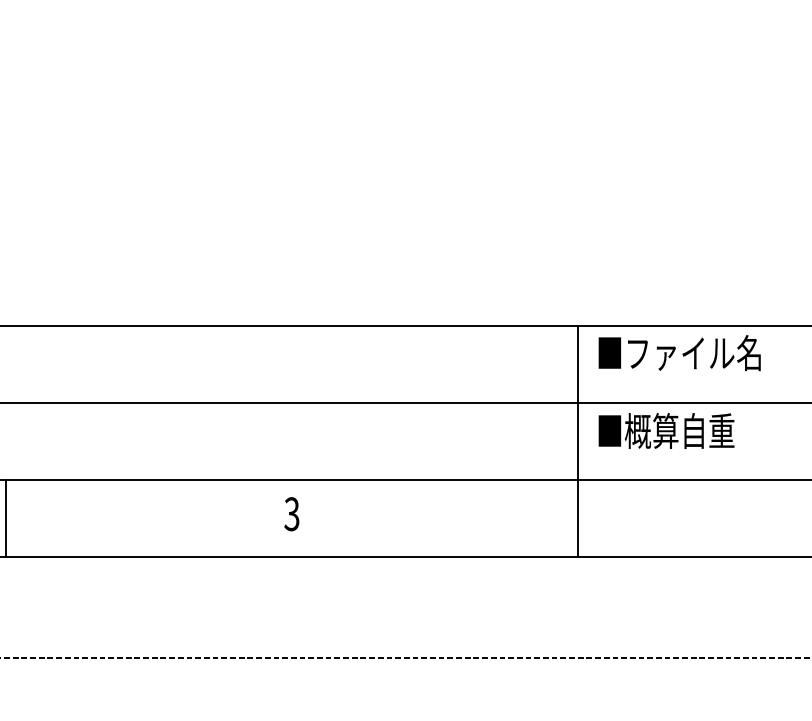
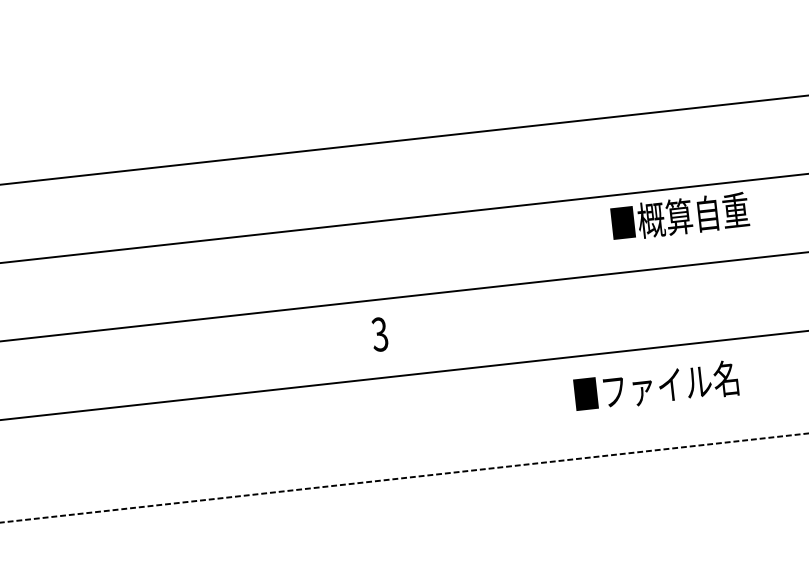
text: (679, 353) -> (656, 386), moved
text: (666, 430) -> (679, 216), moved
line: (577, 441) -> (560, 240), removed
text: (291, 514) -> (379, 334), moved

